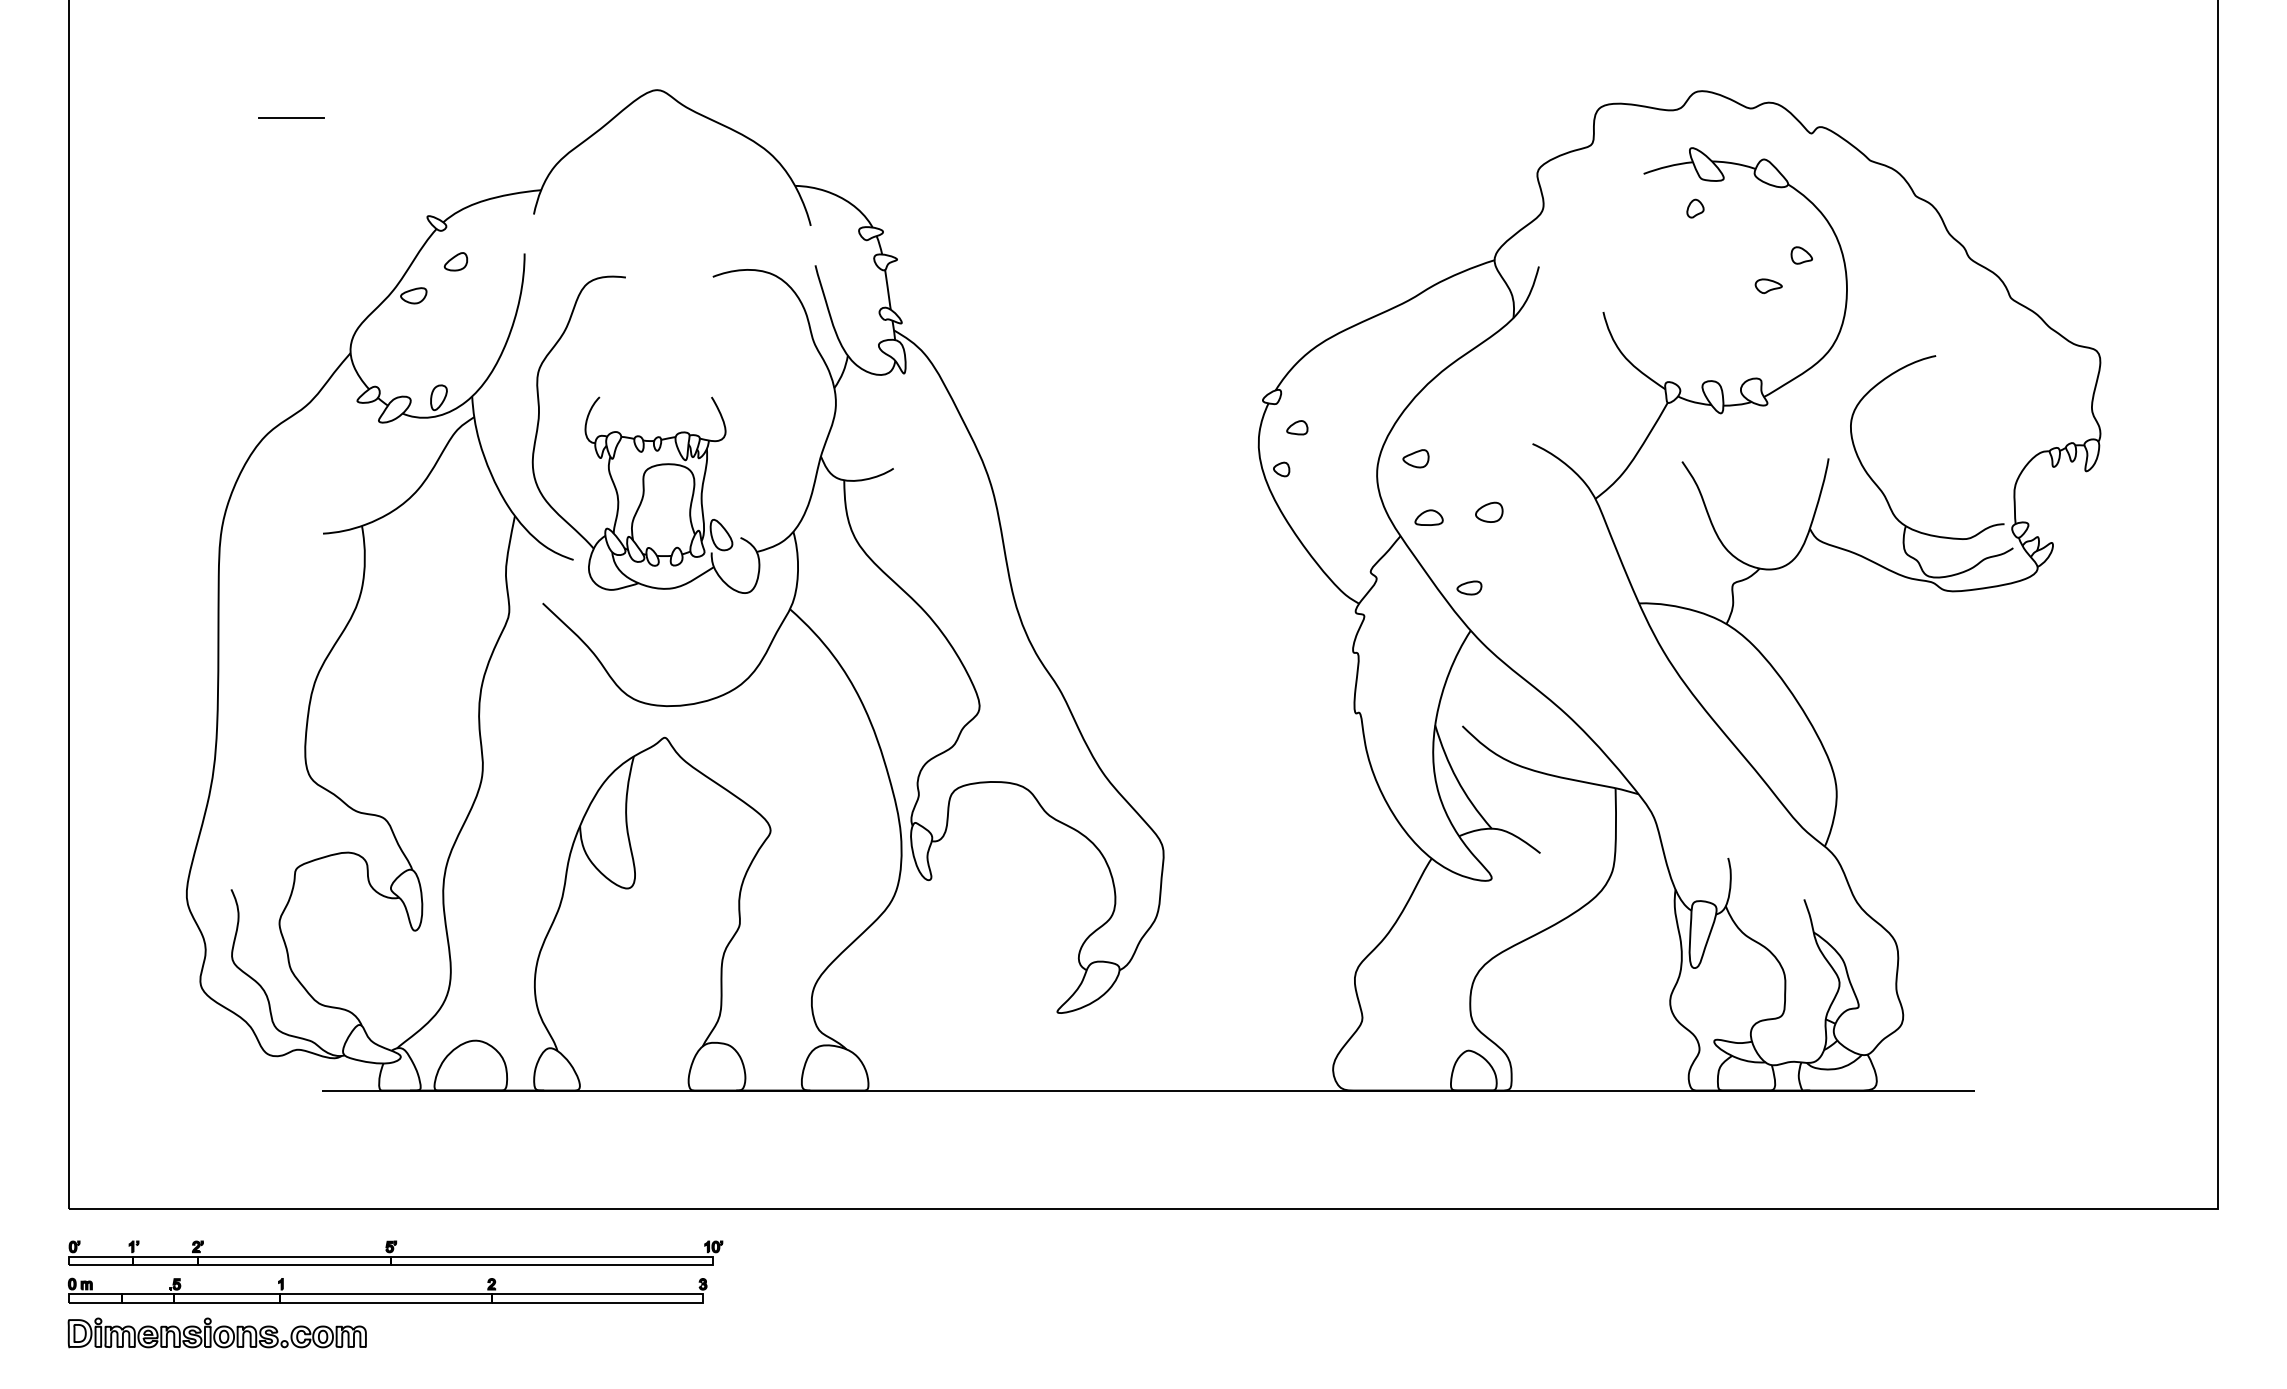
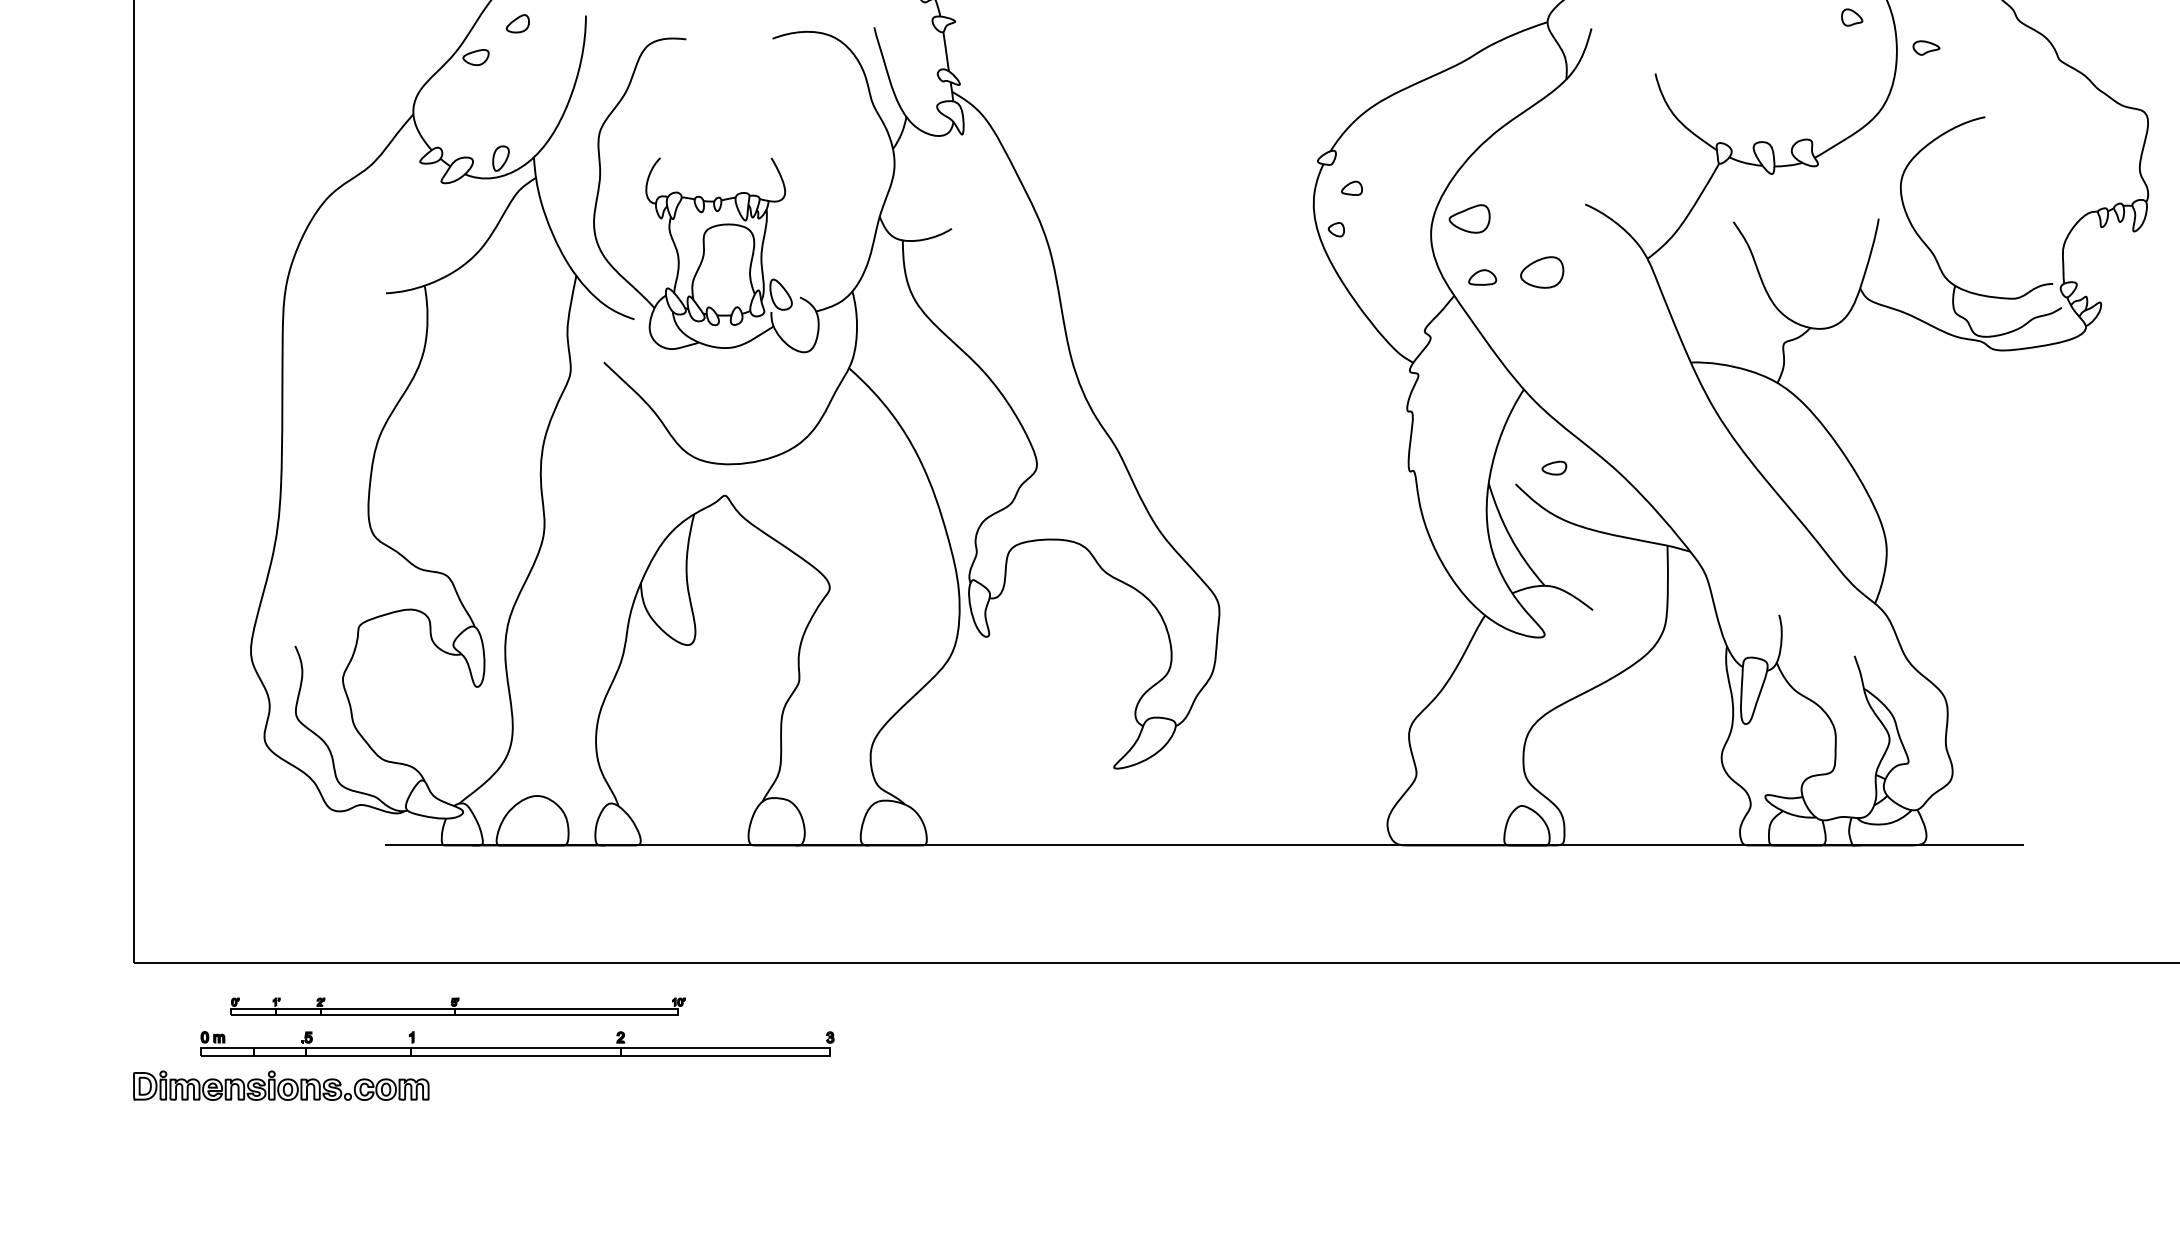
part: (1768, 285) -> (1926, 47), moved
part: (1415, 458) -> (1469, 218), size x1.6
part: (1489, 511) -> (1542, 271), size x1.6
part: (1469, 587) -> (1554, 467), moved
part: (395, 1252) -> (457, 1005), size x0.7
part: (387, 1290) -> (517, 1043), moved

